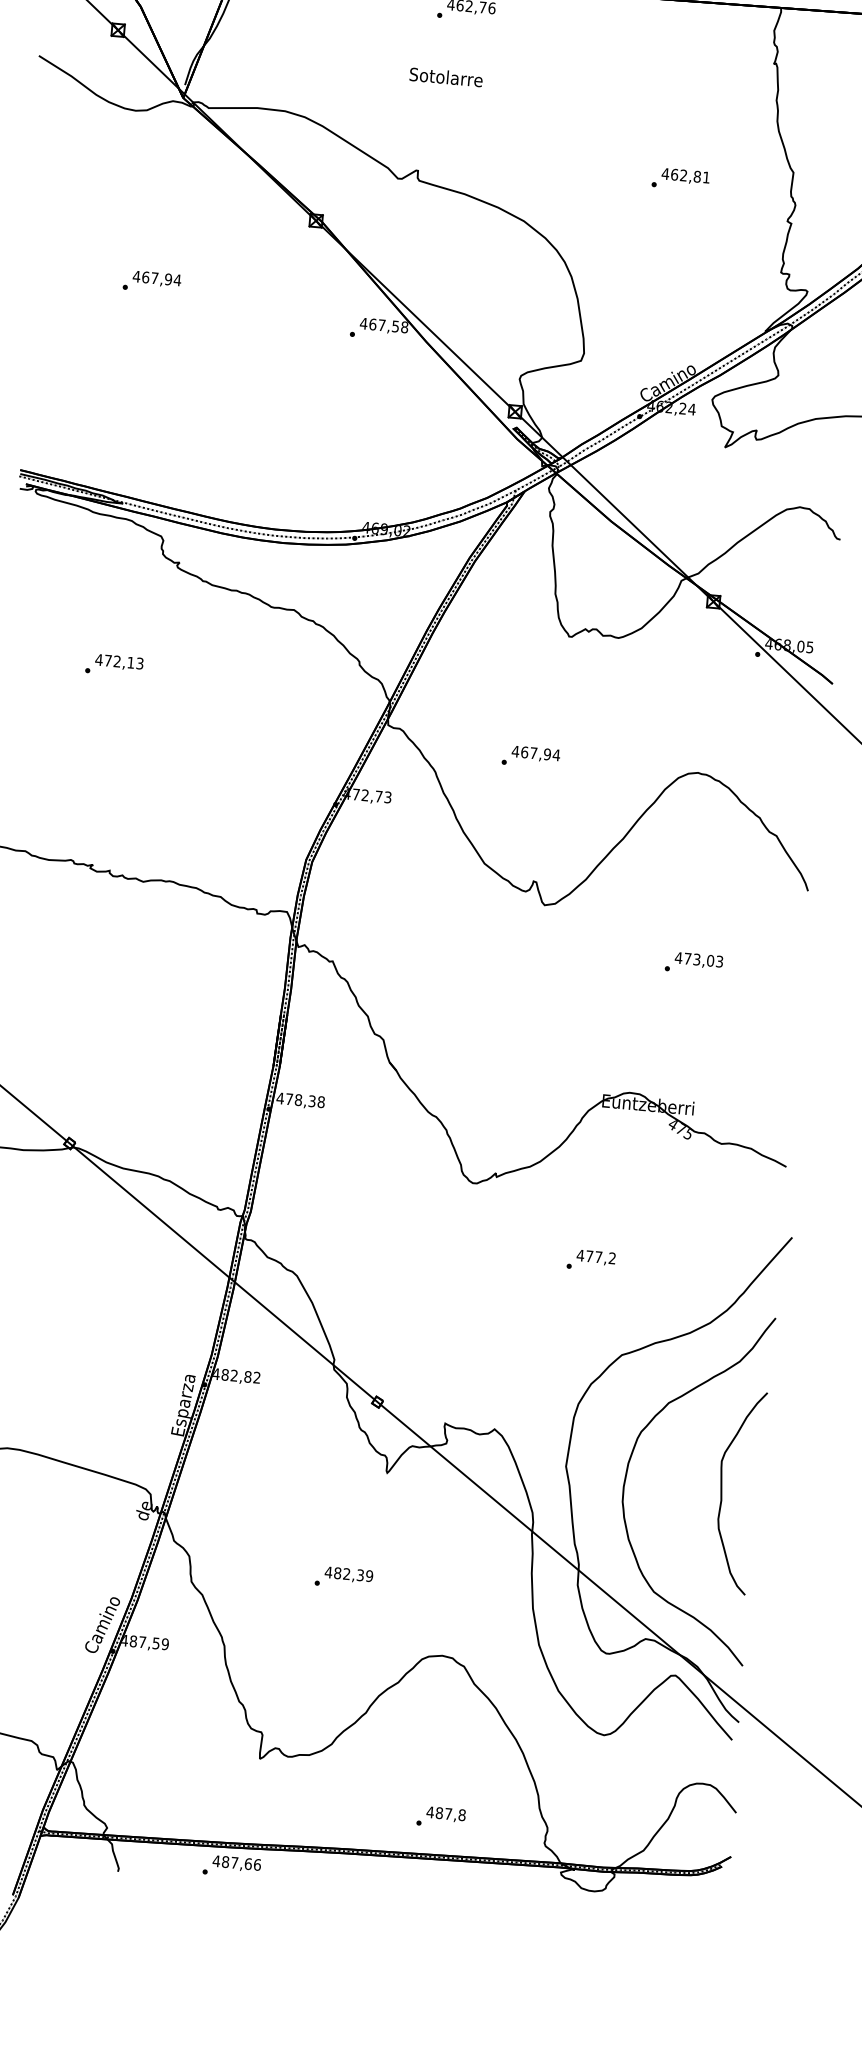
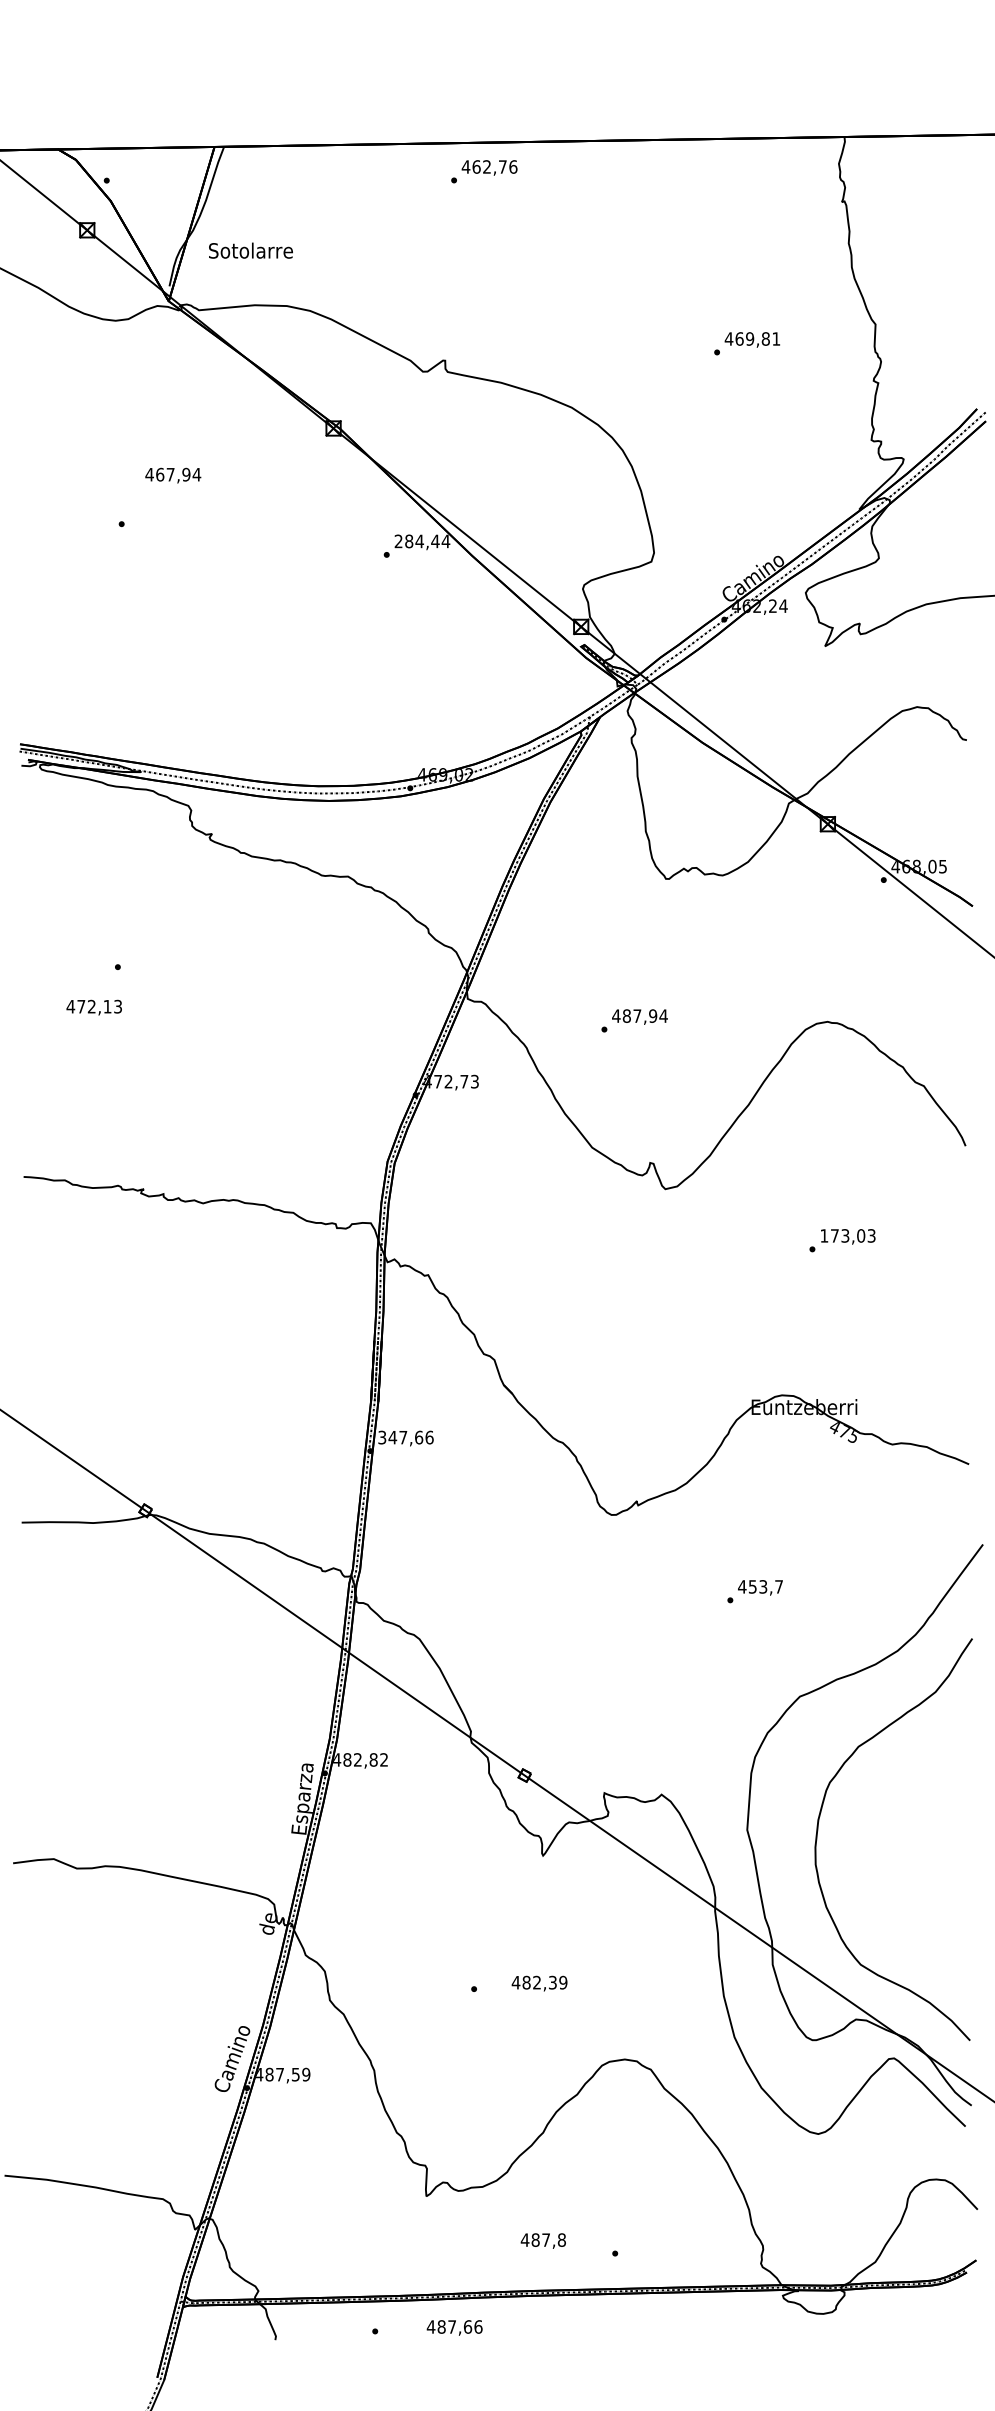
text: (445, 77) -> (250, 250), moved
text: (684, 175) -> (750, 338), 462,81 -> 469,81
text: (157, 279) -> (173, 475), moved
text: (384, 325) -> (422, 541), 467,58 -> 284,44
text: (118, 662) -> (93, 1007), moved
text: (524, 751) -> (626, 1015), 467,94 -> 487,94
text: (678, 957) -> (824, 1235), 473,03 -> 173,03
text: (300, 1100) -> (405, 1437), 478,38 -> 347,66
text: (600, 1257) -> (765, 1586), 477,2 -> 453,7
curve: (722, 1495) -> (929, 1847), removed
text: (348, 1574) -> (539, 1983), moved
text: (445, 1814) -> (542, 2240), moved
text: (236, 1863) -> (454, 2327), moved

